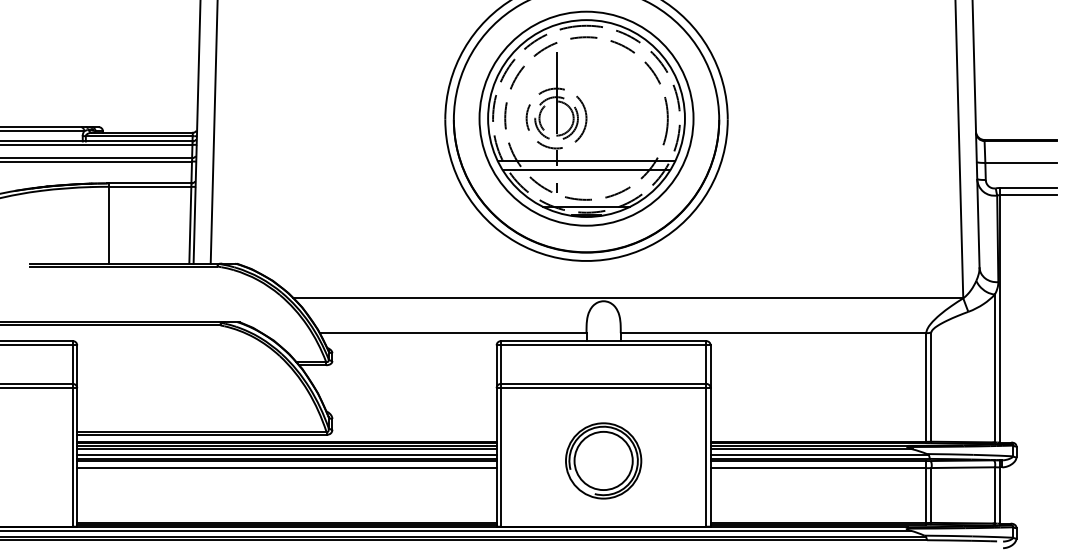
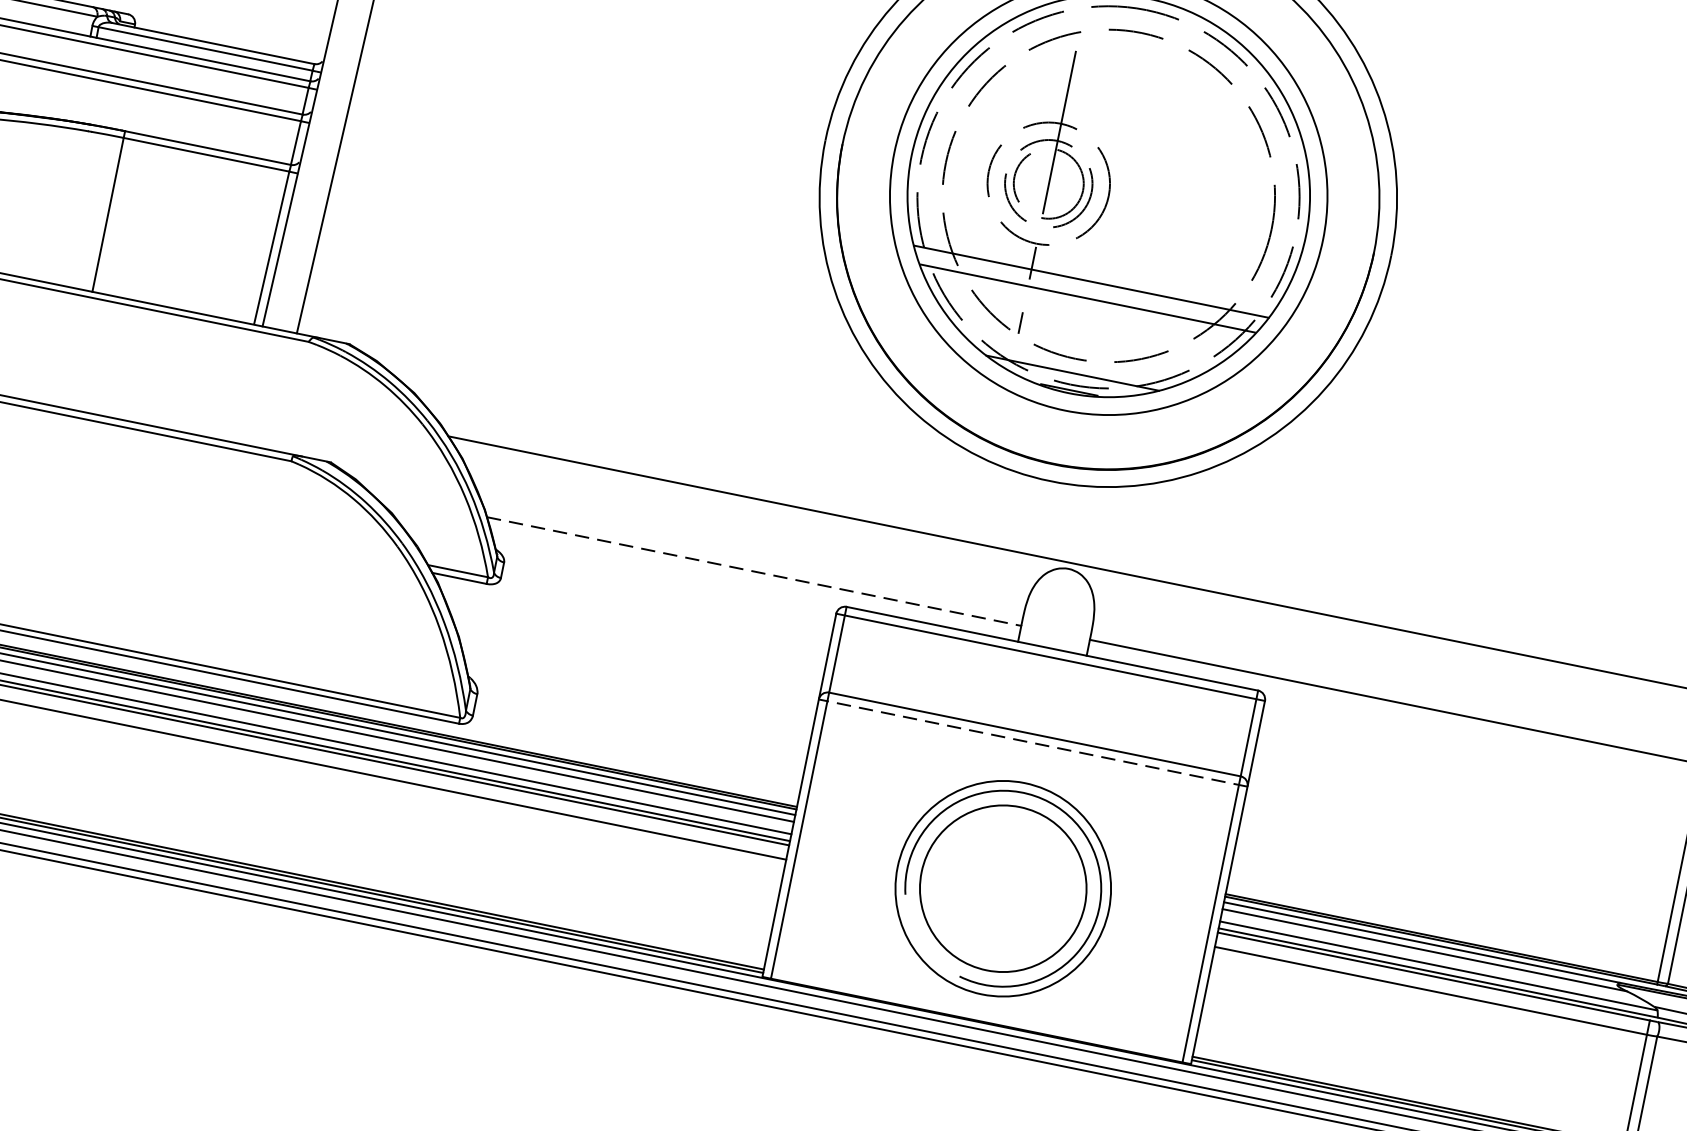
line: (453, 333) -> (754, 572), solid -> dashed
line: (603, 388) -> (1032, 743), solid -> dashed
part: (603, 460) -> (1003, 887), size x1.4

